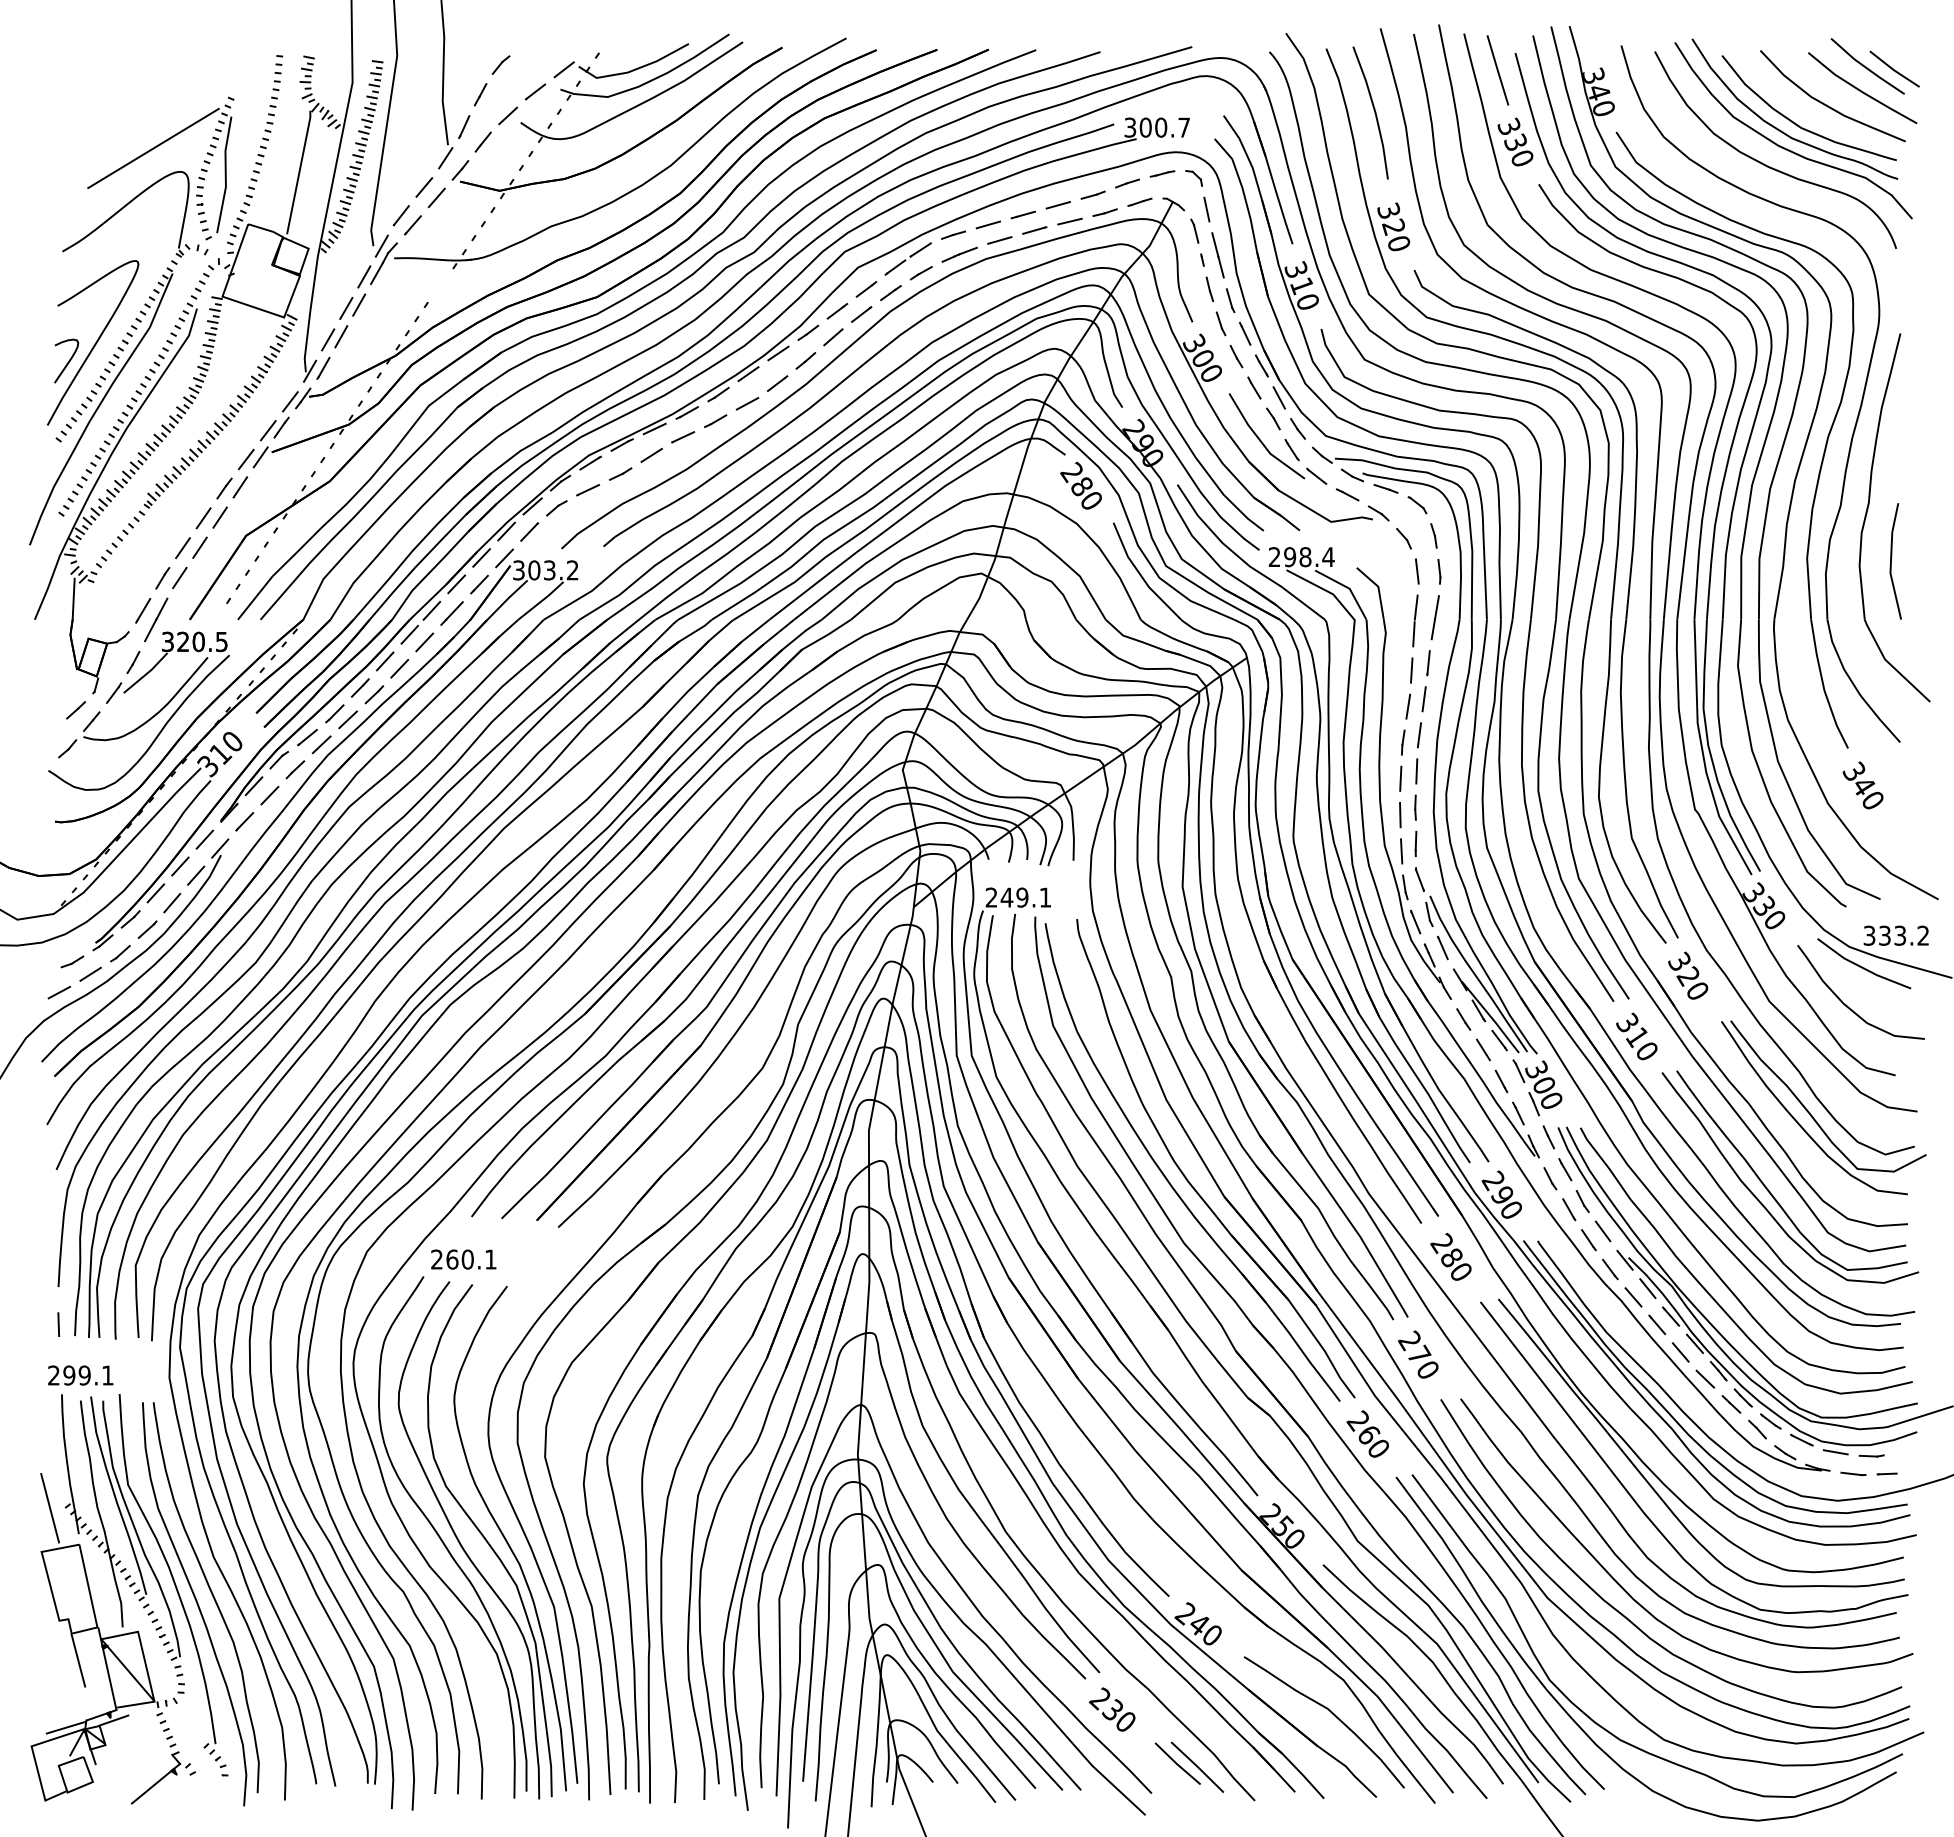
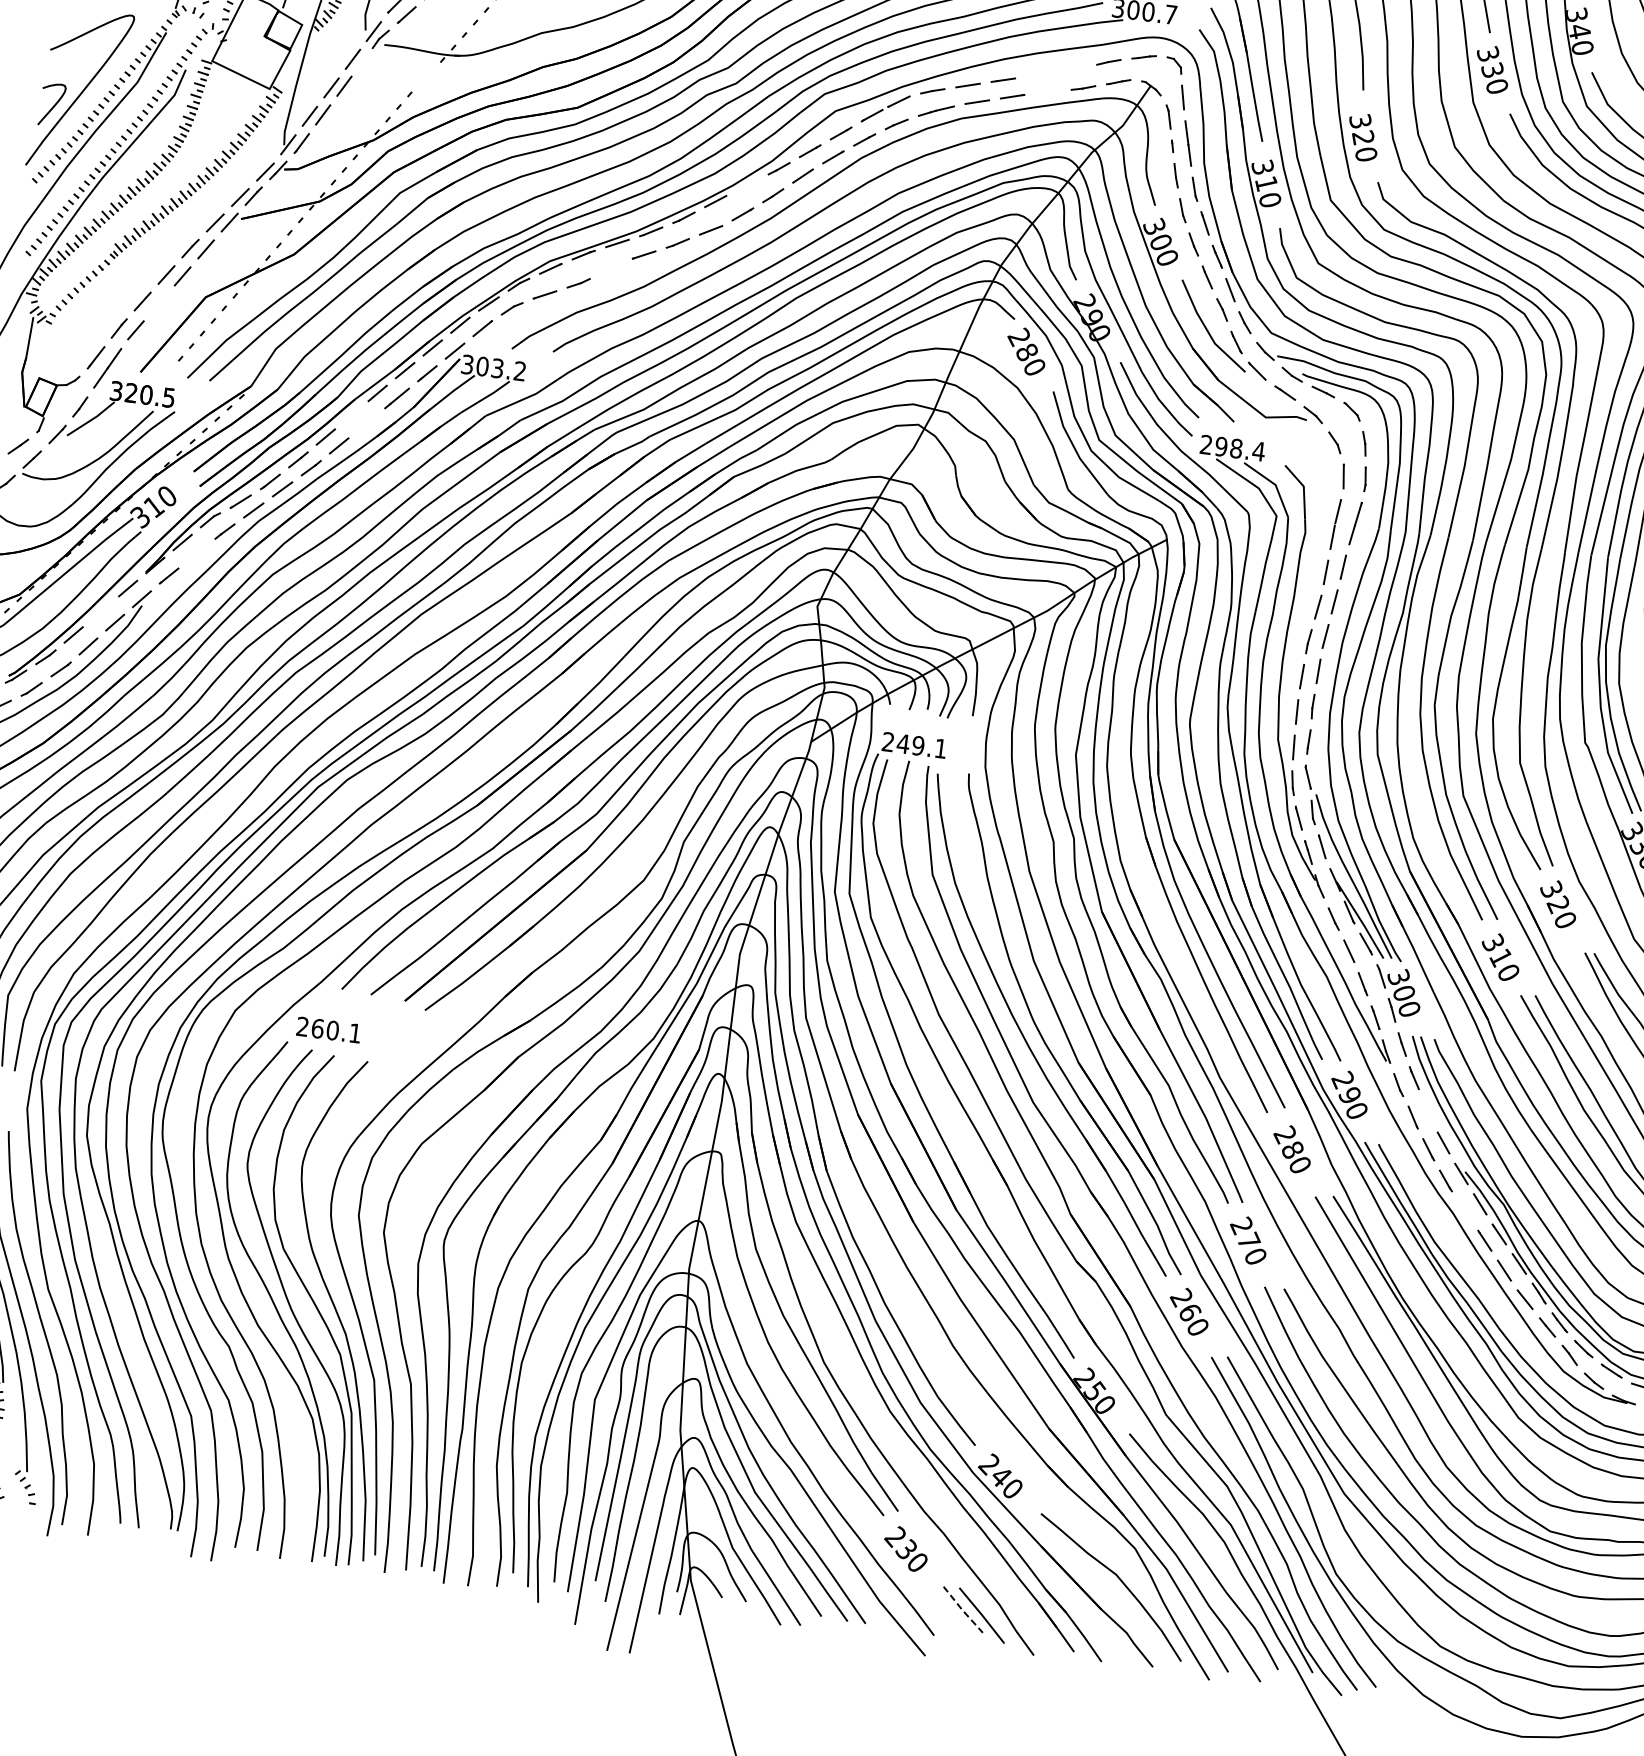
line: (1092, 194) -> (1073, 68), removed
line: (1057, 205) -> (1037, 75), removed
line: (1069, 221) -> (1047, 92), removed
line: (376, 273) -> (365, 57), removed
line: (778, 353) -> (747, 185), removed
line: (651, 454) -> (611, 267), removed
line: (199, 547) -> (158, 302), removed
line: (409, 634) -> (352, 413), removed
line: (424, 642) -> (366, 423), removed
line: (269, 795) -> (196, 553), removed
line: (180, 866) -> (101, 611), removed
line: (1582, 1201) -> (1427, 1111), removed
line: (1633, 1297) -> (1465, 1211), removed
line: (1177, 1764) -> (962, 1610), solid -> dashed

